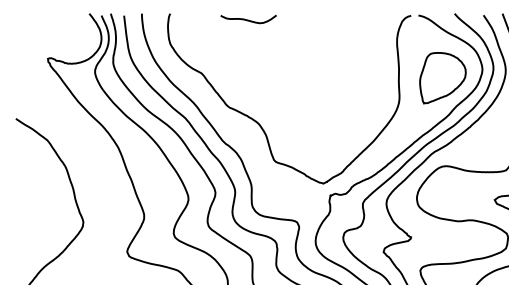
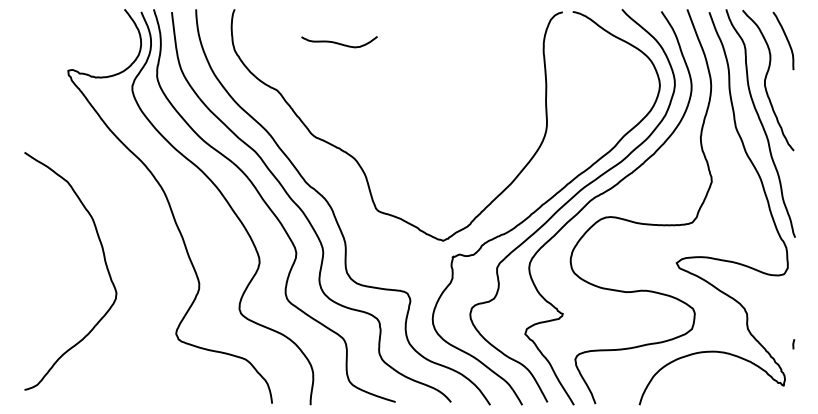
curve: (247, 19) -> (338, 42), moved
part: (443, 77) -> (606, 96), removed

